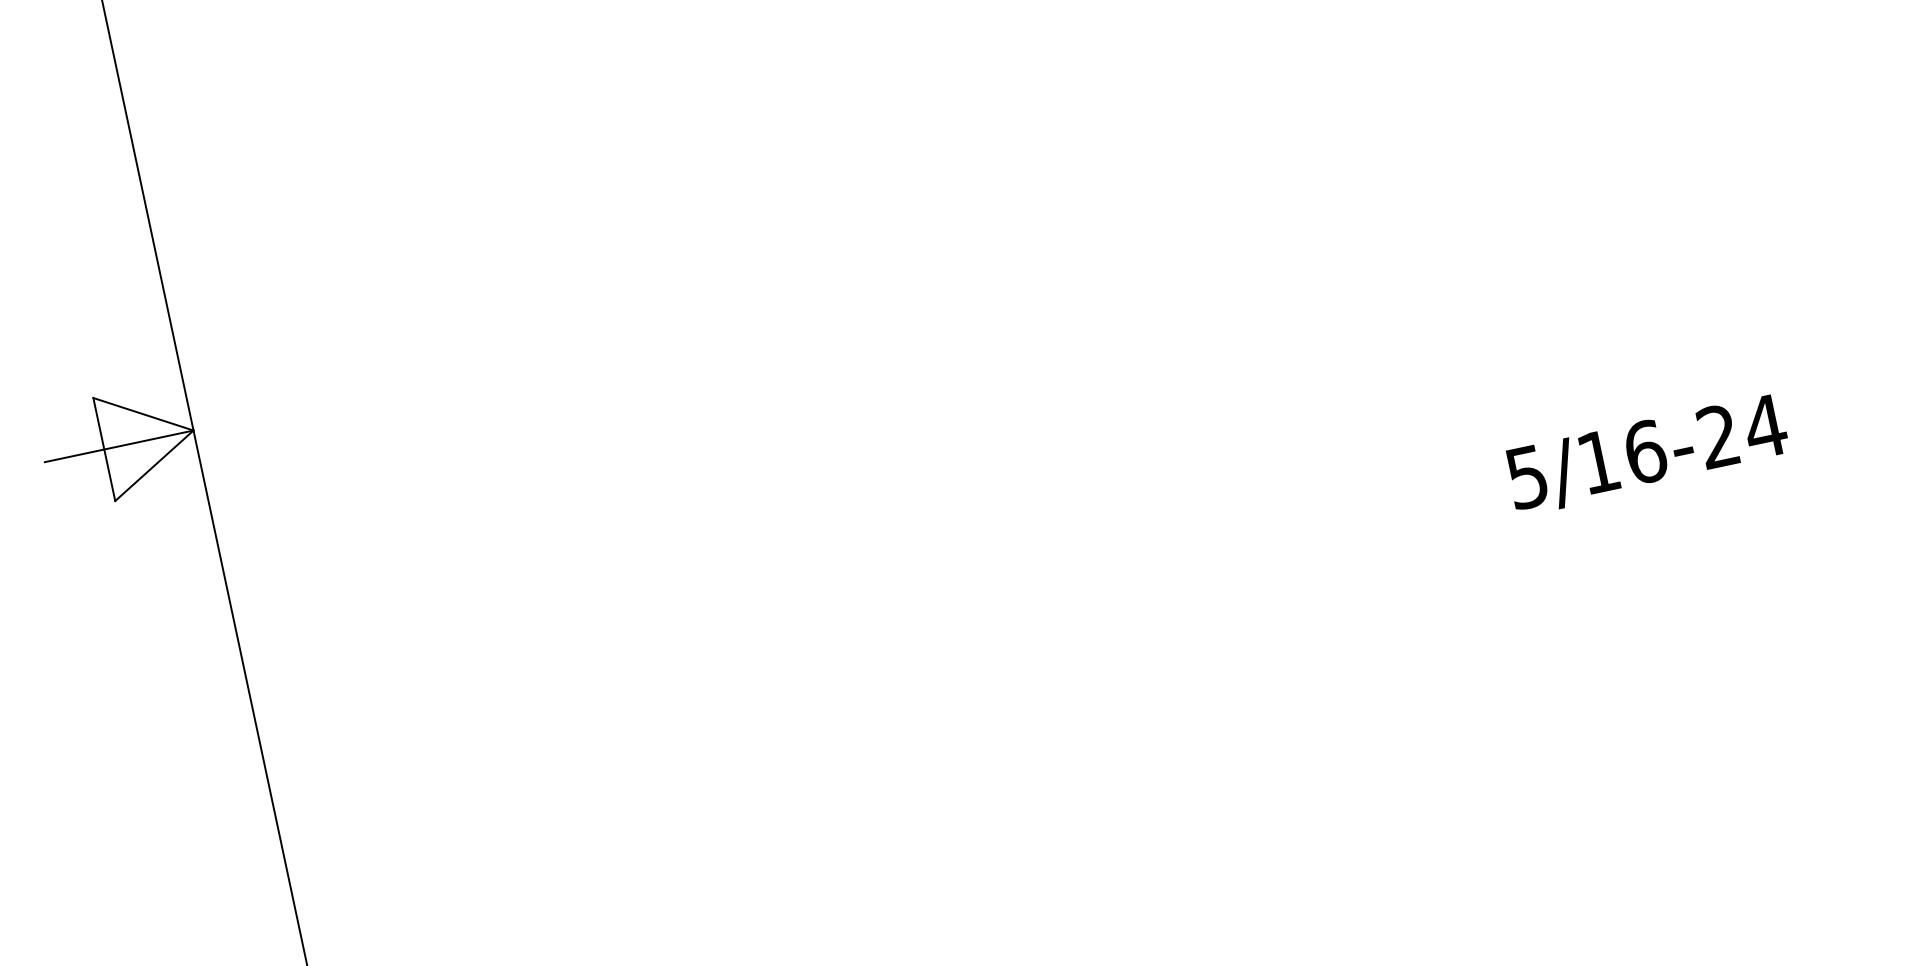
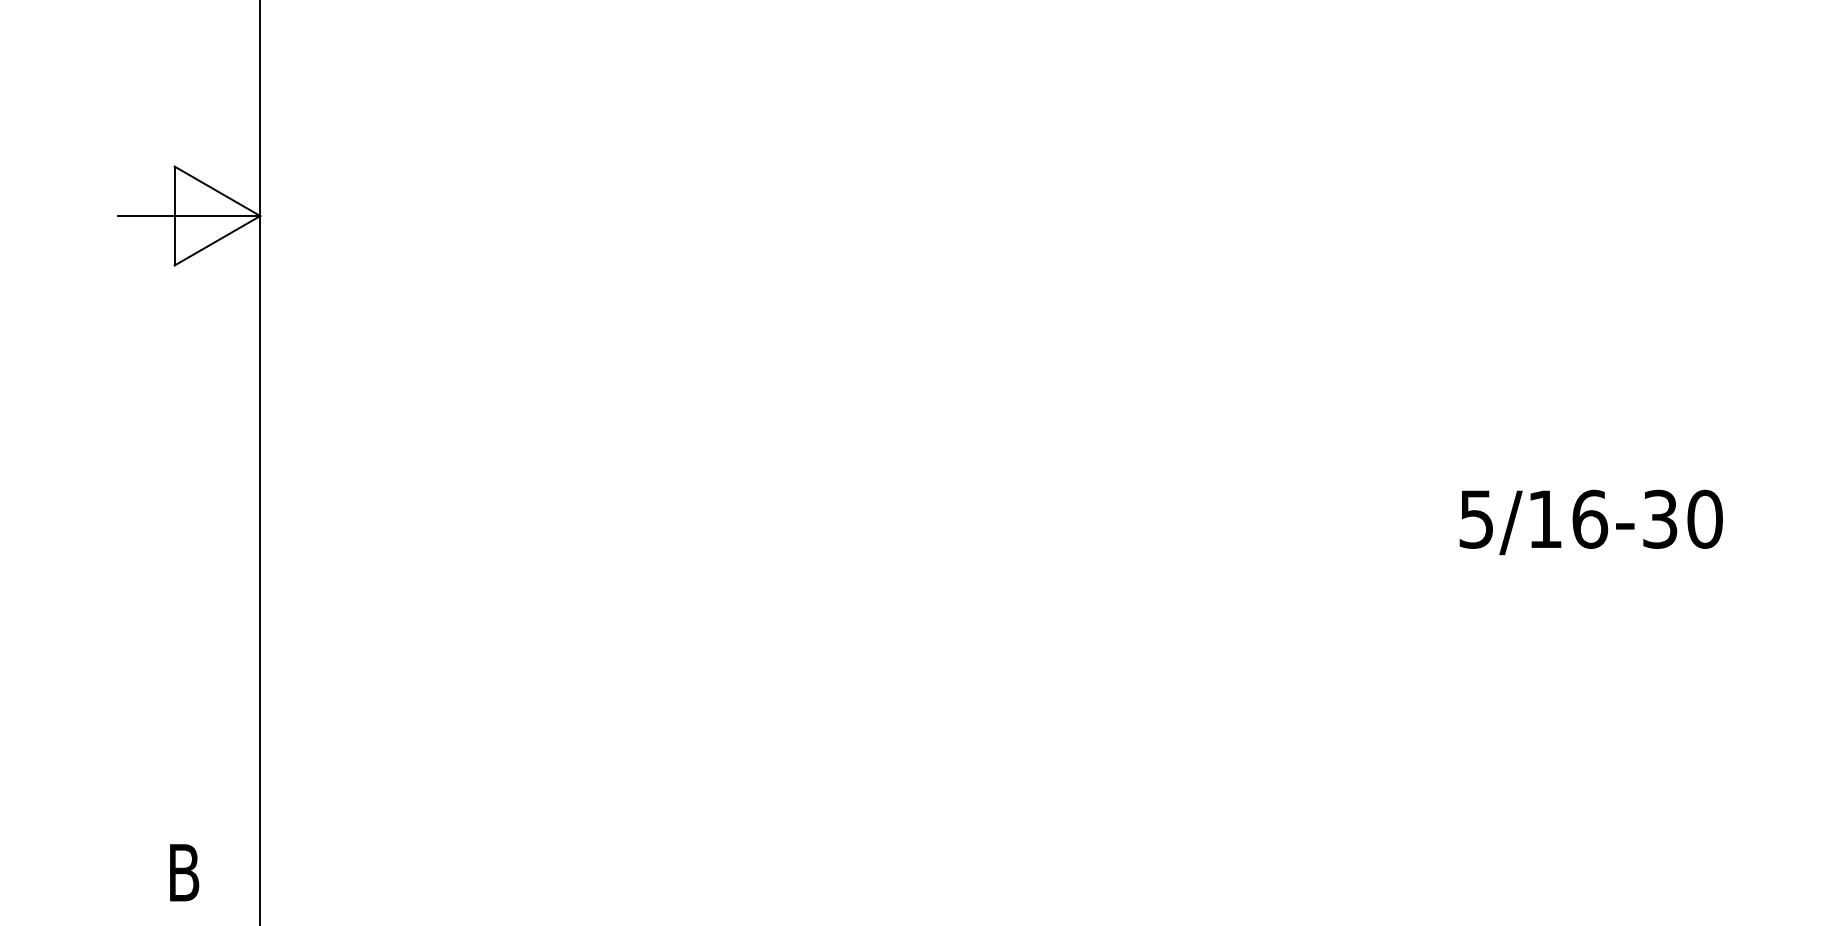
text: (1742, 430) -> (1683, 518), 5/16-24 -> 5/16-30

